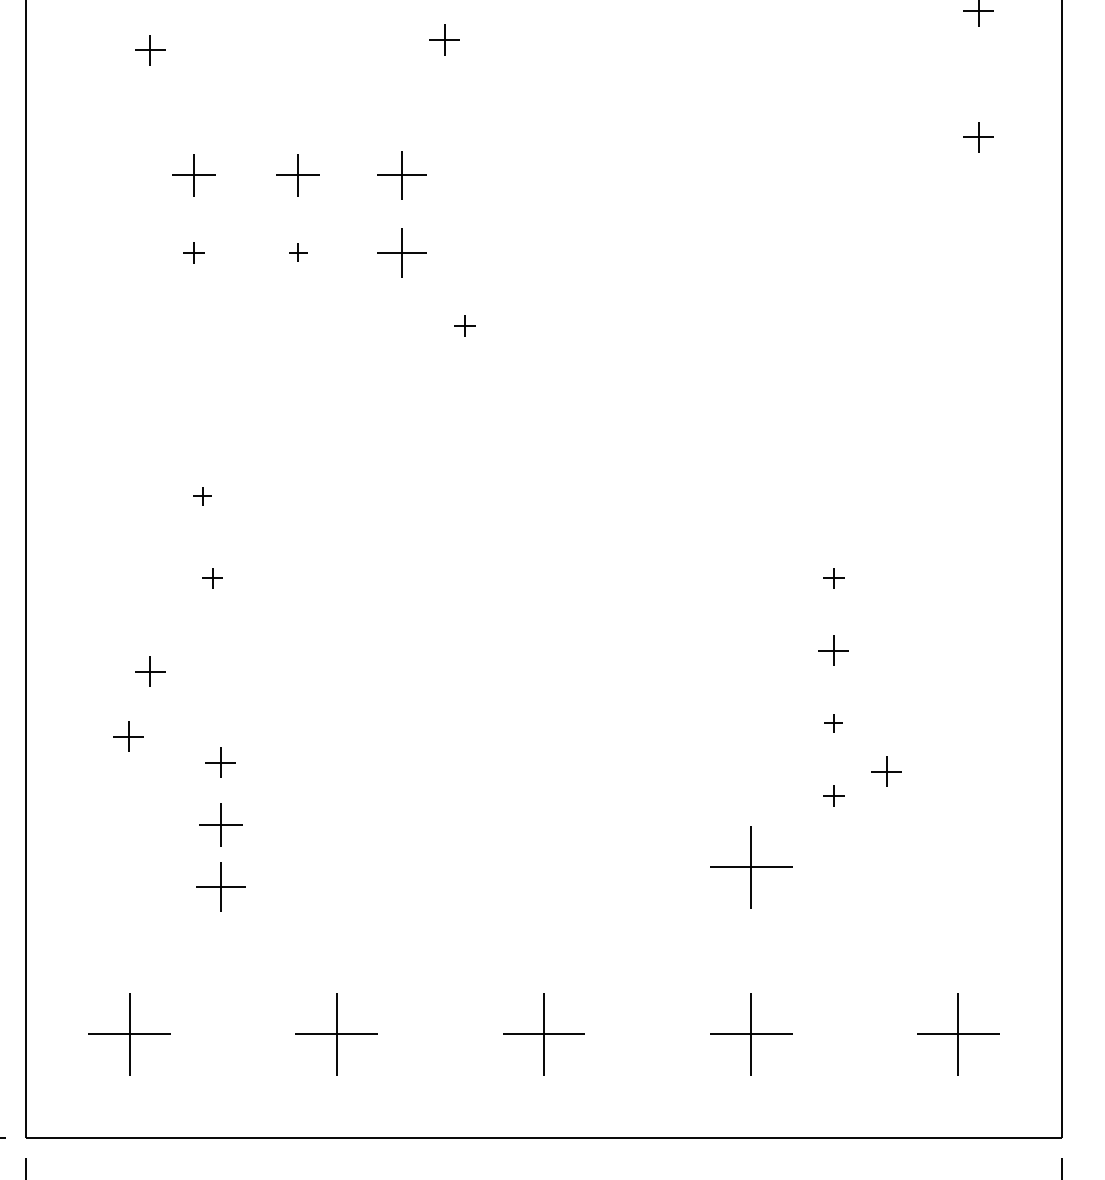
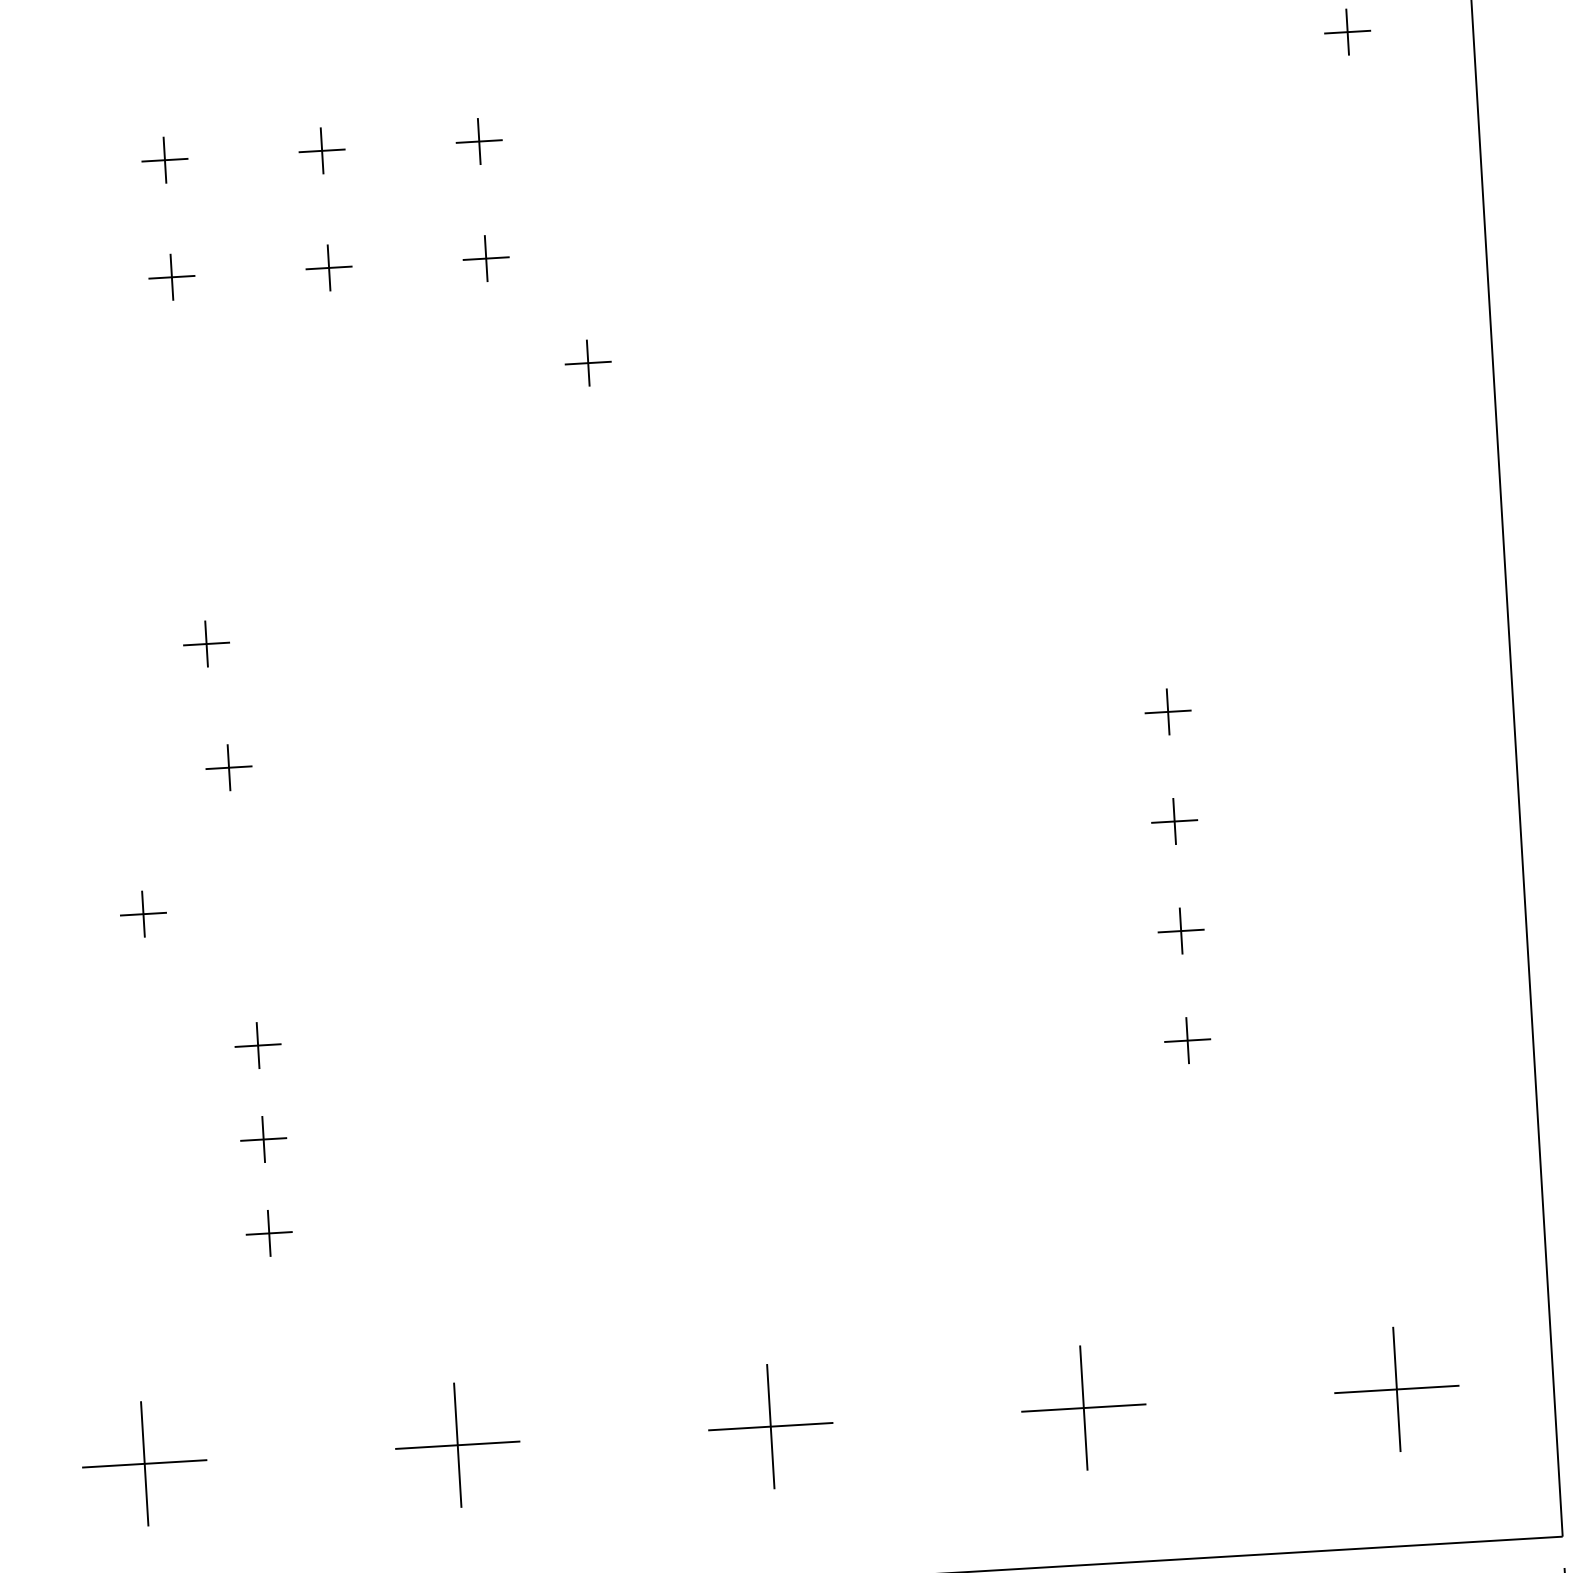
part: (194, 175) -> (165, 160), size x0.71
part: (298, 175) -> (322, 150), size x0.71
part: (402, 175) -> (479, 141), size x0.62
part: (194, 252) -> (172, 276), size x1.43
part: (298, 252) -> (329, 267), size x1.67
part: (402, 252) -> (486, 257), size x0.62
part: (465, 325) -> (588, 362), size x1.43
part: (202, 496) -> (206, 644), size x1.67
part: (212, 578) -> (228, 767), size x1.43
part: (833, 578) -> (1167, 712), size x1.43
part: (833, 723) -> (1180, 931), size x1.67
part: (128, 736) -> (116, 1014), removed
part: (886, 771) -> (1264, 998), removed
part: (833, 795) -> (1186, 1040), size x1.43
part: (220, 824) -> (263, 1138), size x0.71
part: (751, 867) -> (1069, 1156), removed
part: (220, 887) -> (268, 1234), size x0.62

